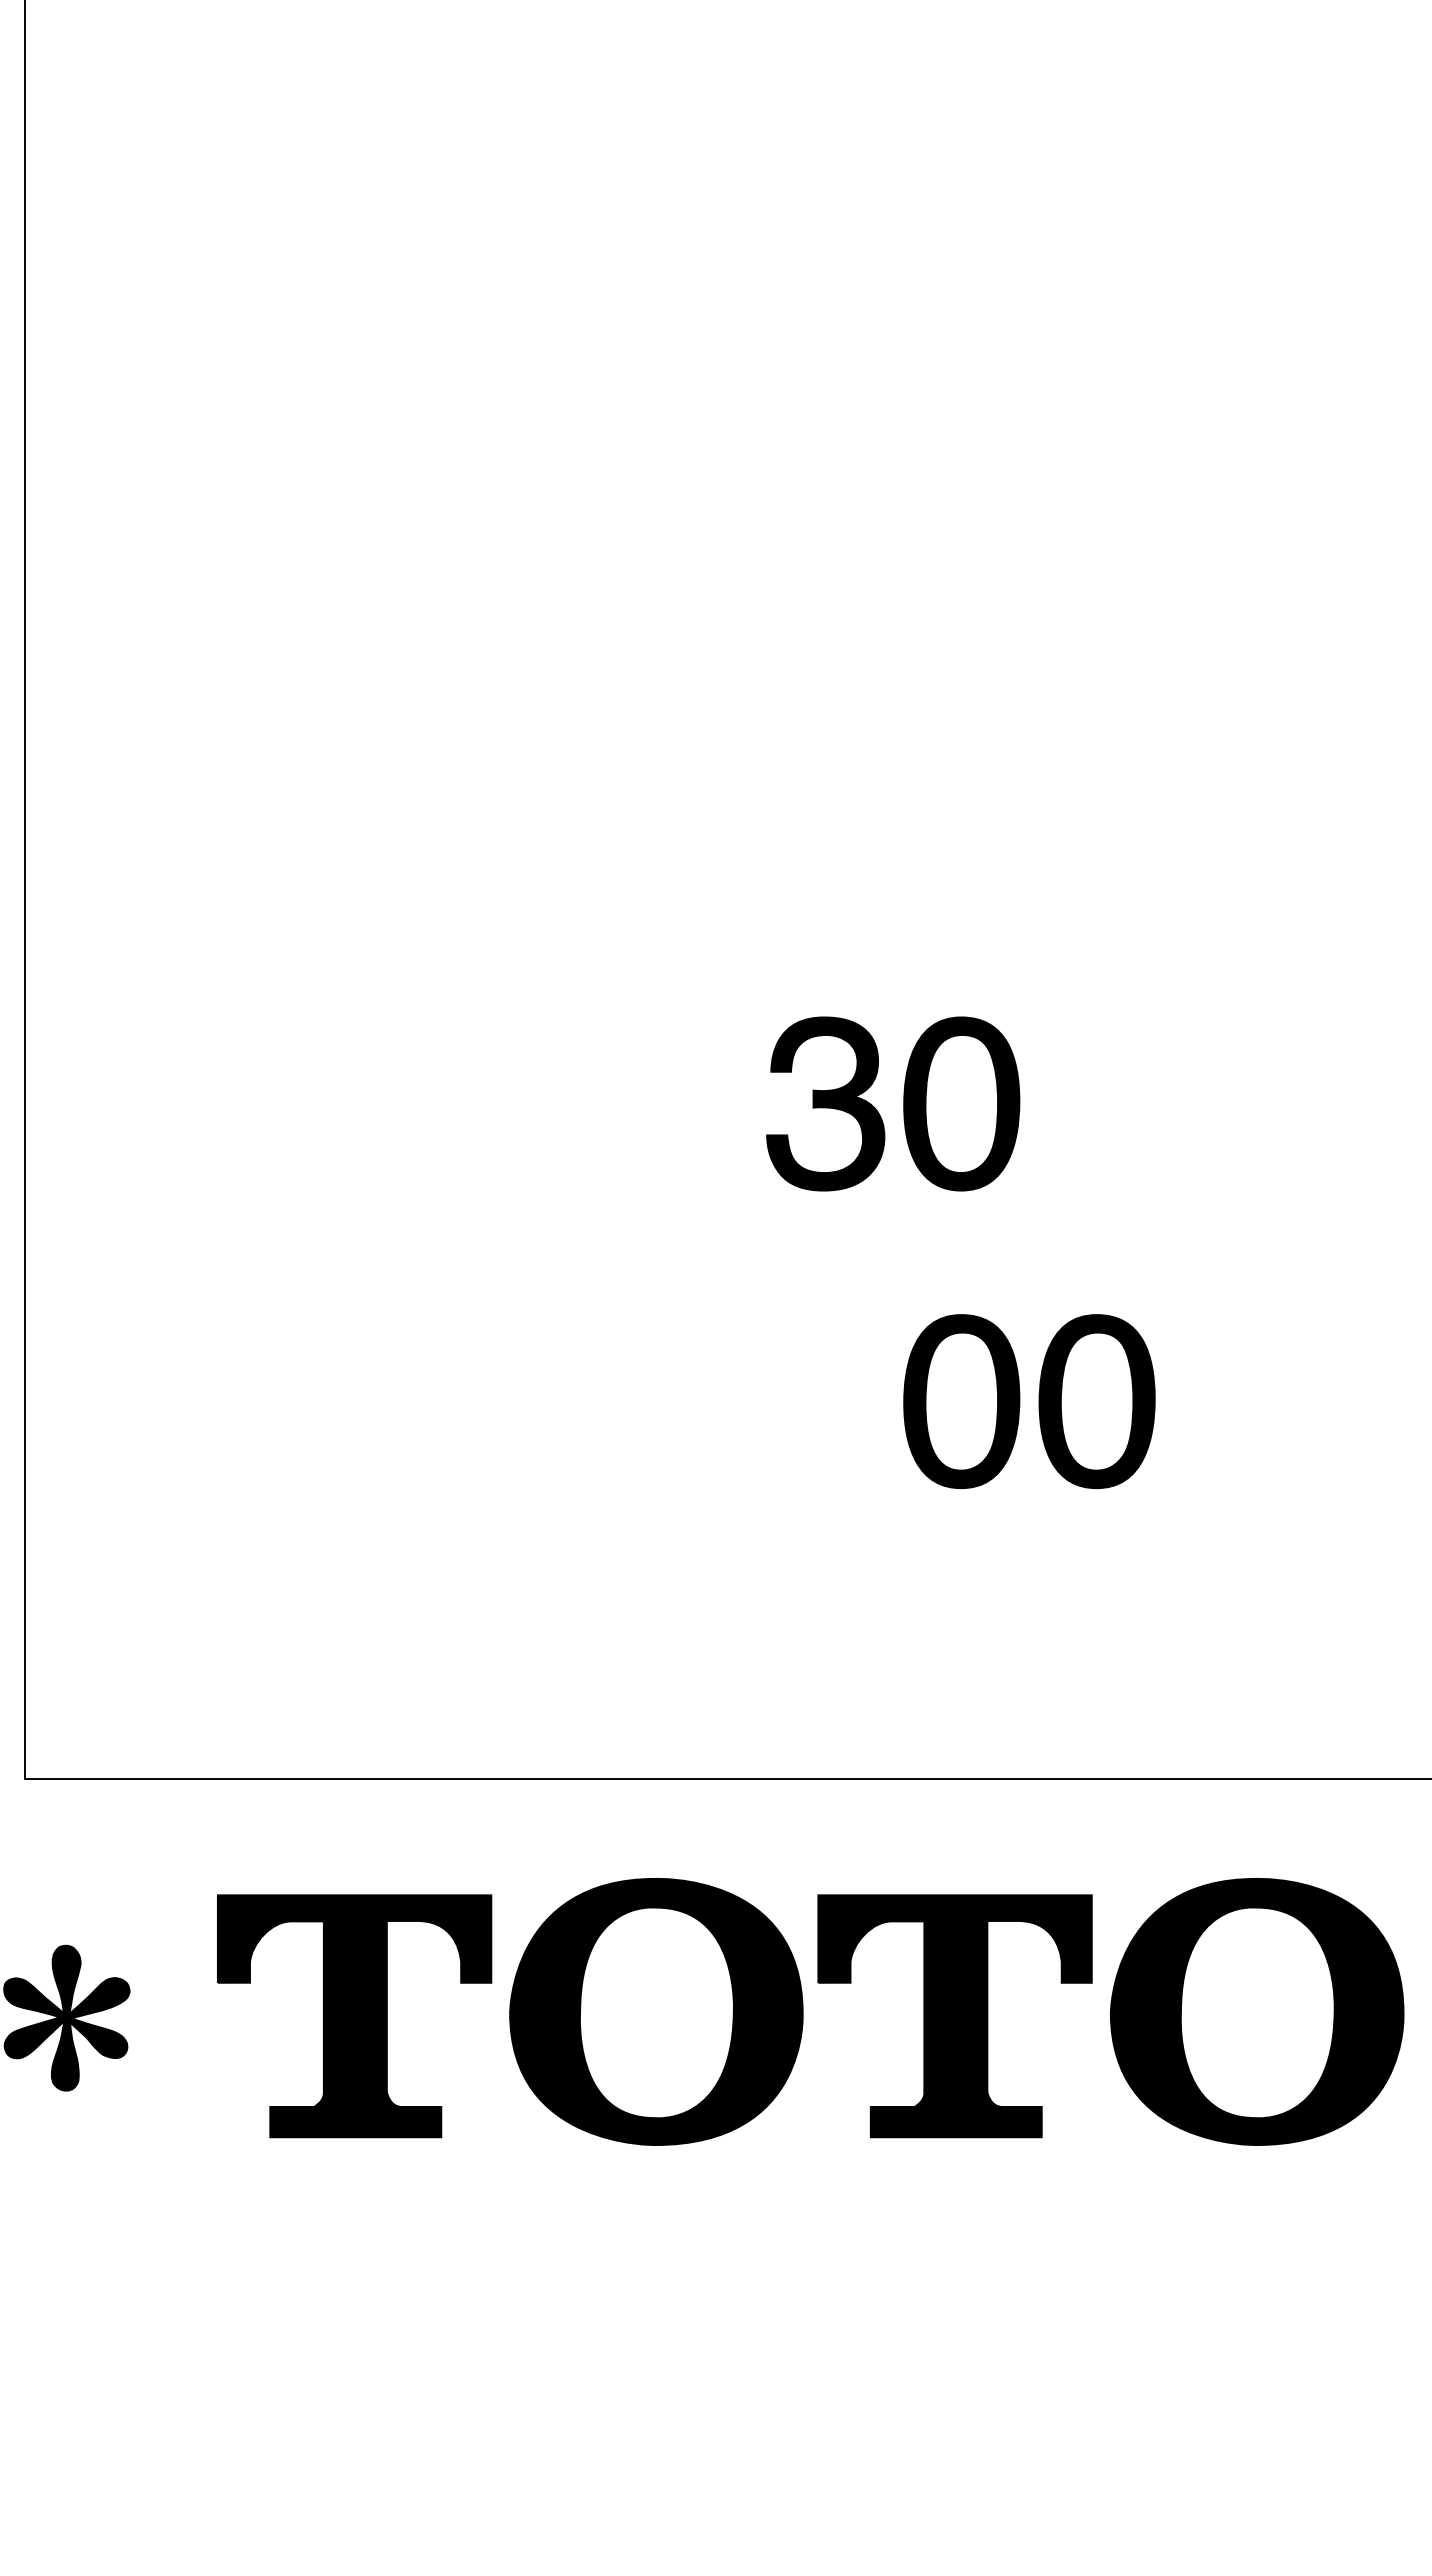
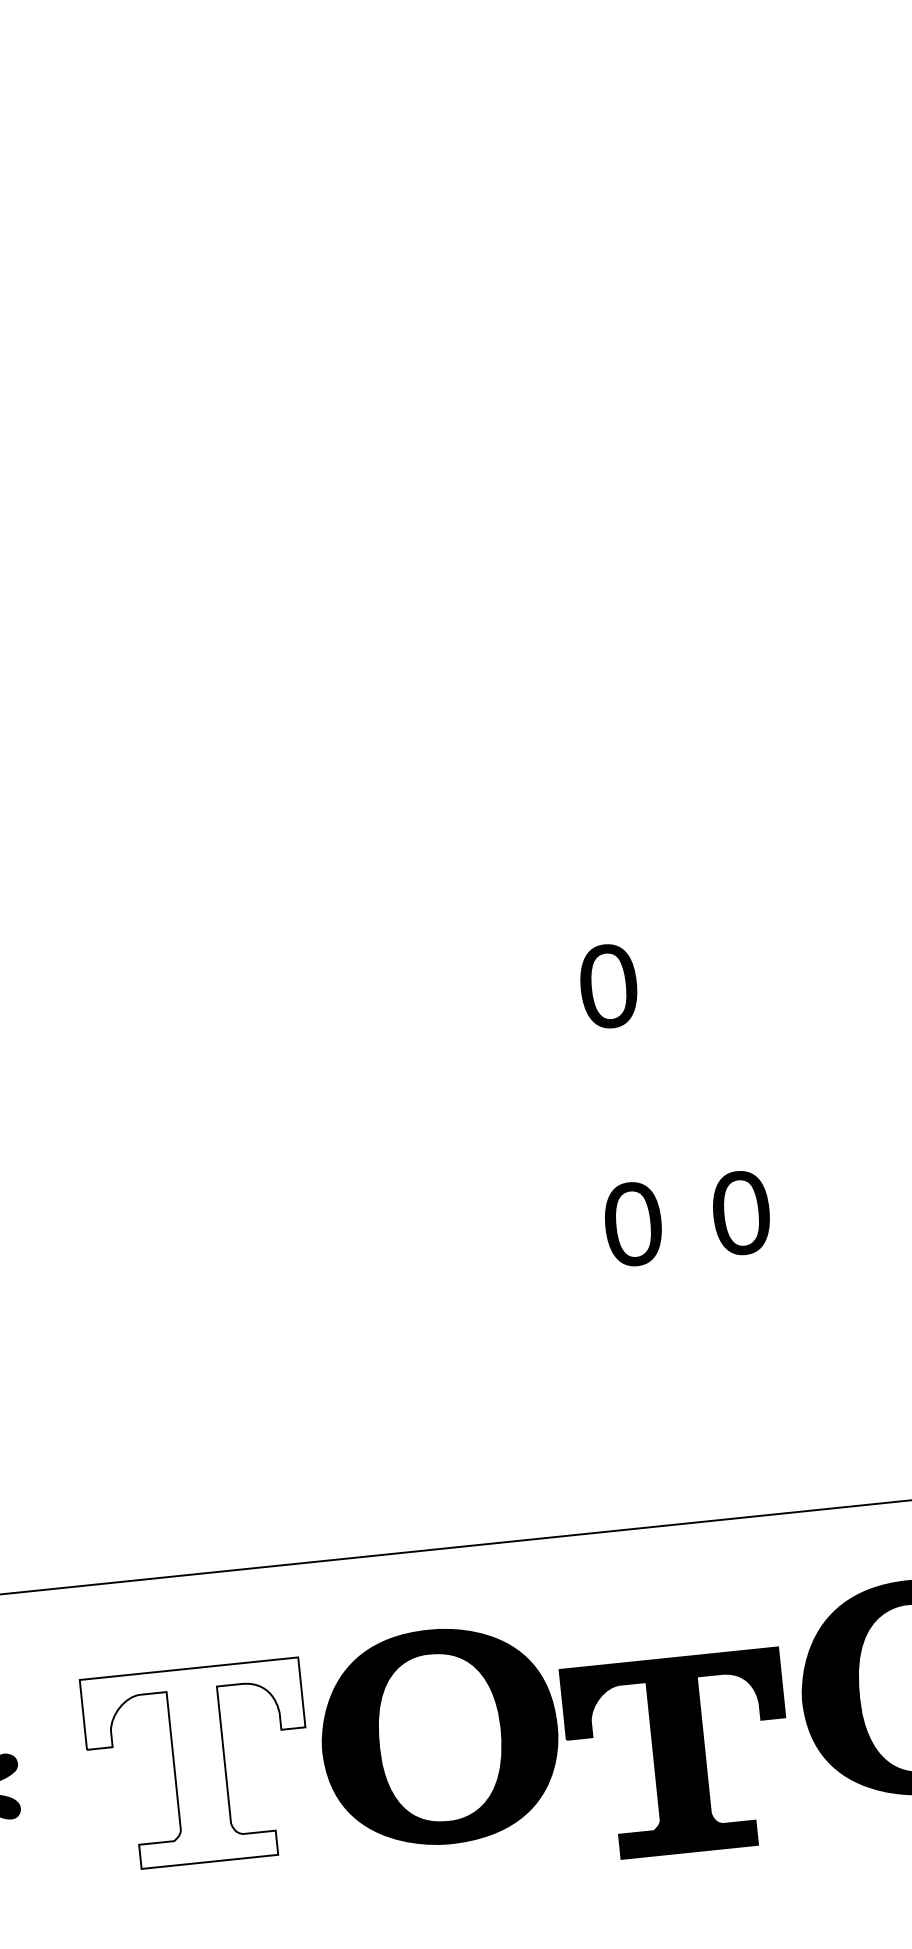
fill: (825, 1103) -> (499, 997), removed
part: (961, 1103) -> (608, 985), size x0.6
part: (961, 1401) -> (633, 1224), size x0.6
part: (1096, 1401) -> (740, 1212), size x0.6
fill: (354, 2016) -> (198, 1765), removed
part: (954, 2016) -> (678, 1755), moved

